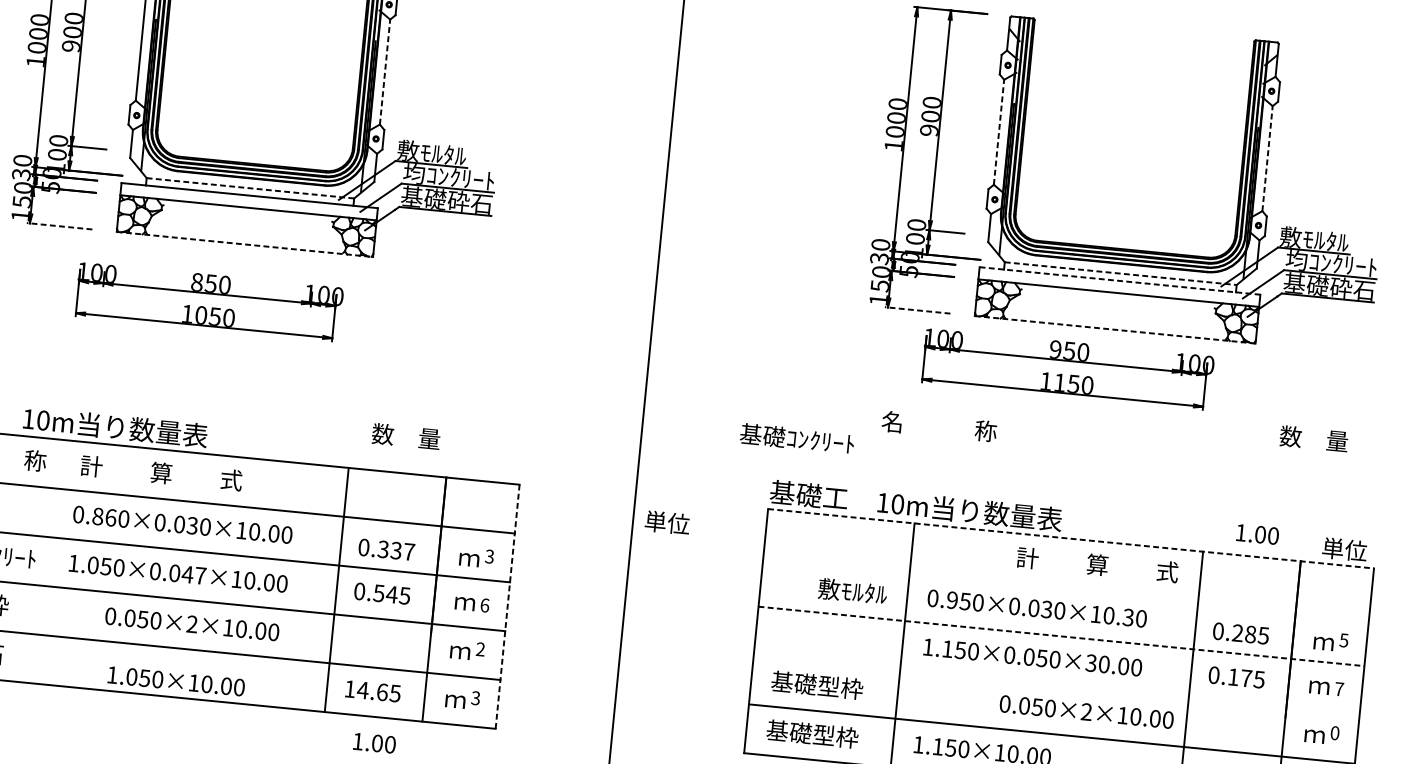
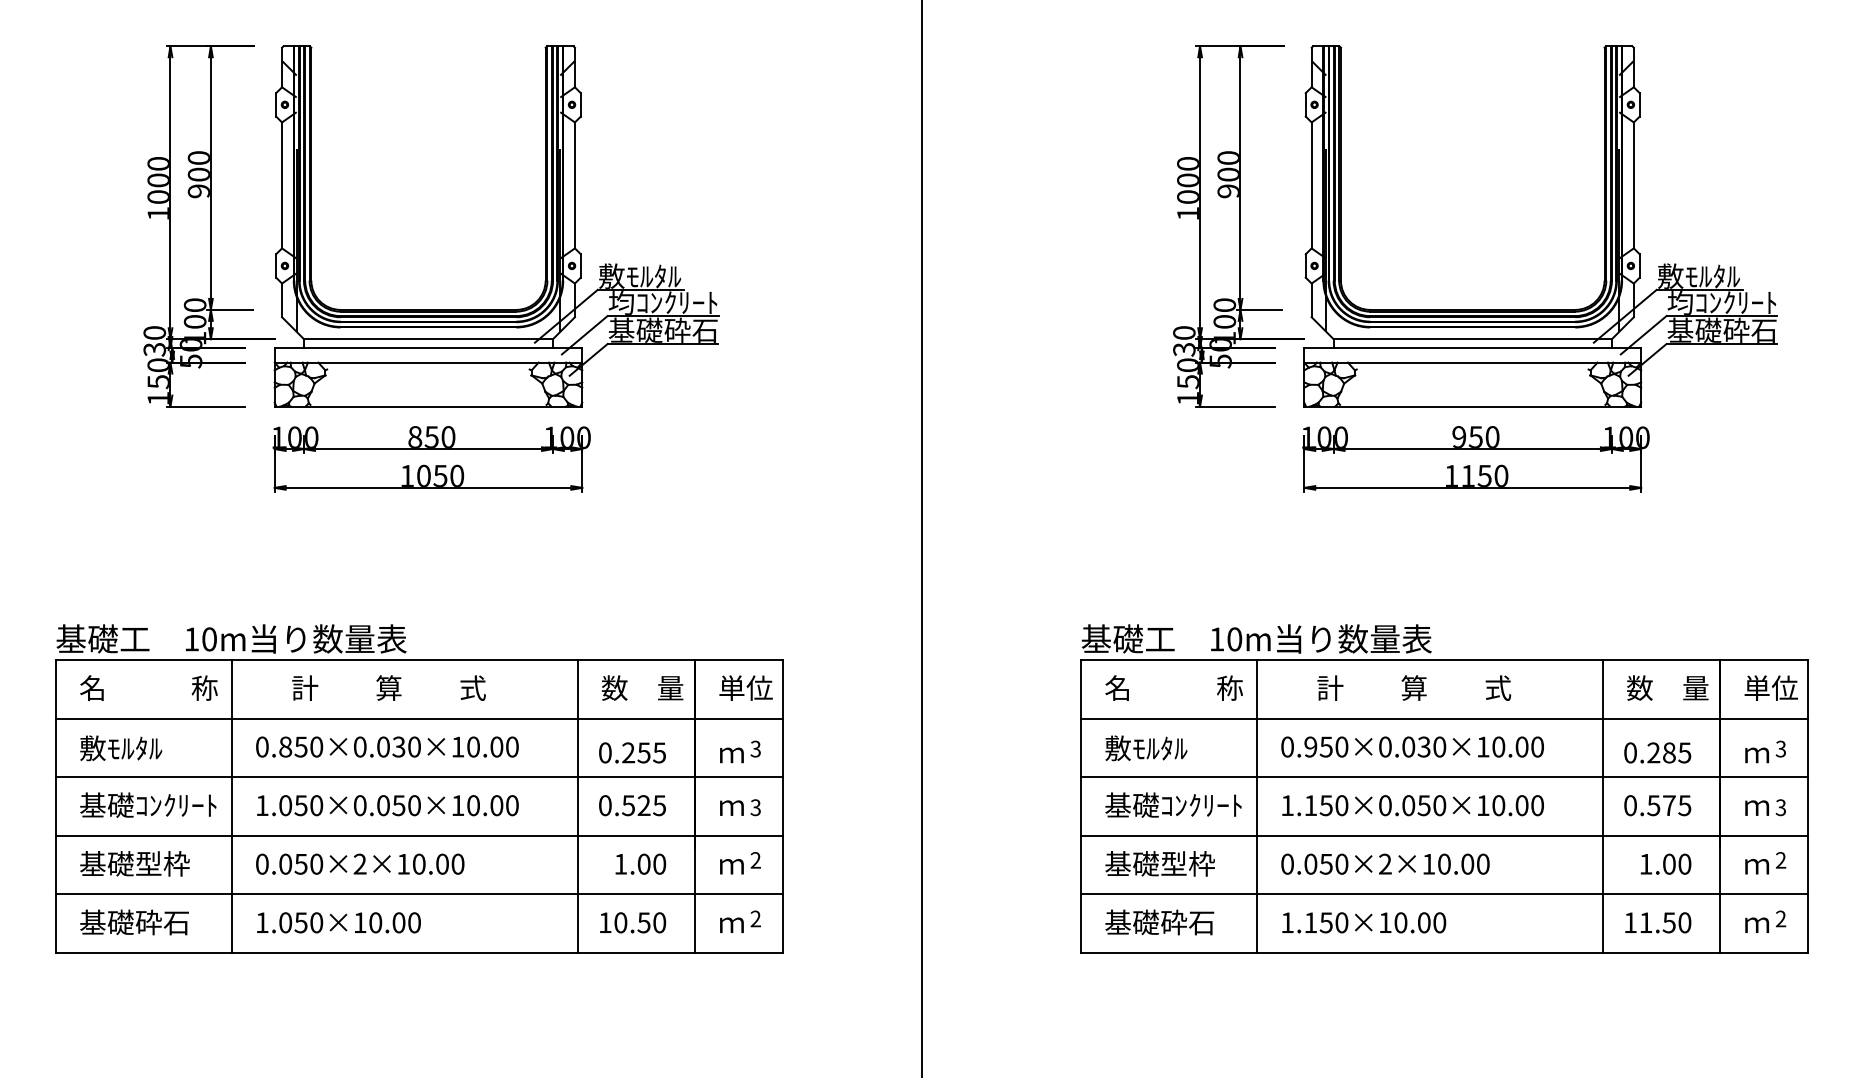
line: (384, 72) -> (574, 185), dashed -> solid
line: (998, 132) -> (1311, 185), dashed -> solid
line: (1267, 158) -> (1633, 185), dashed -> solid
line: (251, 188) -> (429, 339), dashed -> solid
line: (59, 226) -> (205, 406), dashed -> solid
line: (244, 244) -> (428, 406), dashed -> solid
line: (1121, 273) -> (1473, 339), dashed -> solid
line: (1120, 280) -> (1473, 347), dashed -> solid
part: (208, 302) -> (431, 459), moved
line: (917, 310) -> (1235, 406), dashed -> solid
line: (1115, 329) -> (1473, 406), dashed -> solid
part: (1067, 369) -> (1475, 459), moved
text: (938, 426) -> (1173, 687), moved
text: (406, 436) -> (642, 687), moved
text: (797, 438) -> (1173, 804), moved
text: (1313, 438) -> (1667, 687), moved
text: (161, 472) -> (388, 687), moved
text: (110, 517) -> (300, 746), 0.860×0.030×10.00 -> 0.850×0.030×10.00
text: (667, 522) -> (745, 687), moved
text: (1257, 533) -> (1665, 863), moved
line: (1070, 539) -> (1444, 660), dashed -> solid
text: (1344, 549) -> (1770, 687), moved
text: (396, 550) -> (644, 752), 0.337 -> 0.255
line: (48, 561) -> (231, 806), added
text: (1097, 564) -> (1414, 687), moved
text: (193, 575) -> (405, 805), 1.050×0.047×10.00 -> 1.050×0.050×10.00
line: (1066, 587) -> (1444, 718), added
text: (852, 591) -> (1146, 748), moved
text: (392, 594) -> (644, 805), 0.545 -> 0.525
text: (484, 605) -> (755, 807), 6 -> 3
line: (507, 606) -> (782, 806), dashed -> solid
text: (1128, 617) -> (1521, 746), 0.950×0.030×10.30 -> 0.950×0.030×10.00
text: (192, 623) -> (360, 863), moved
line: (1061, 636) -> (1444, 777), dashed -> solid
text: (1344, 639) -> (1781, 748), 5 -> 3
text: (1090, 663) -> (1482, 805), 1.150×0.050×30.00 -> 1.150×0.050×10.00
text: (1233, 677) -> (1653, 805), 0.175 -> 0.575
text: (176, 681) -> (338, 922), moved
line: (1056, 684) -> (1444, 835), added
text: (1338, 689) -> (1780, 807), 7 -> 3
text: (378, 691) -> (639, 922), 14.65 -> 10.50
text: (475, 698) -> (755, 919), 3 -> 2
text: (1086, 711) -> (1385, 863), moved
text: (1335, 733) -> (1781, 860), 0 -> 2
text: (835, 736) -> (1187, 922), 基礎型枠 -> 基礎砕石
text: (374, 742) -> (640, 863), moved

